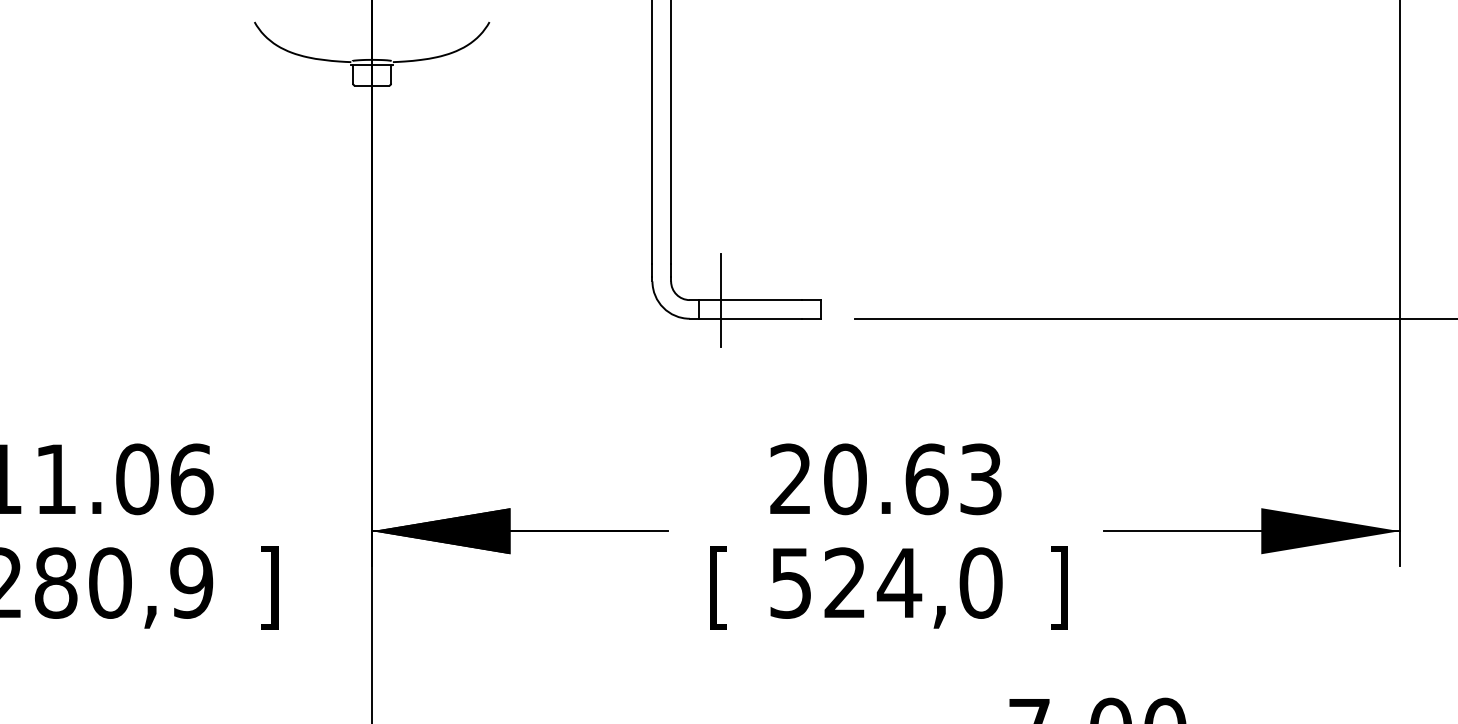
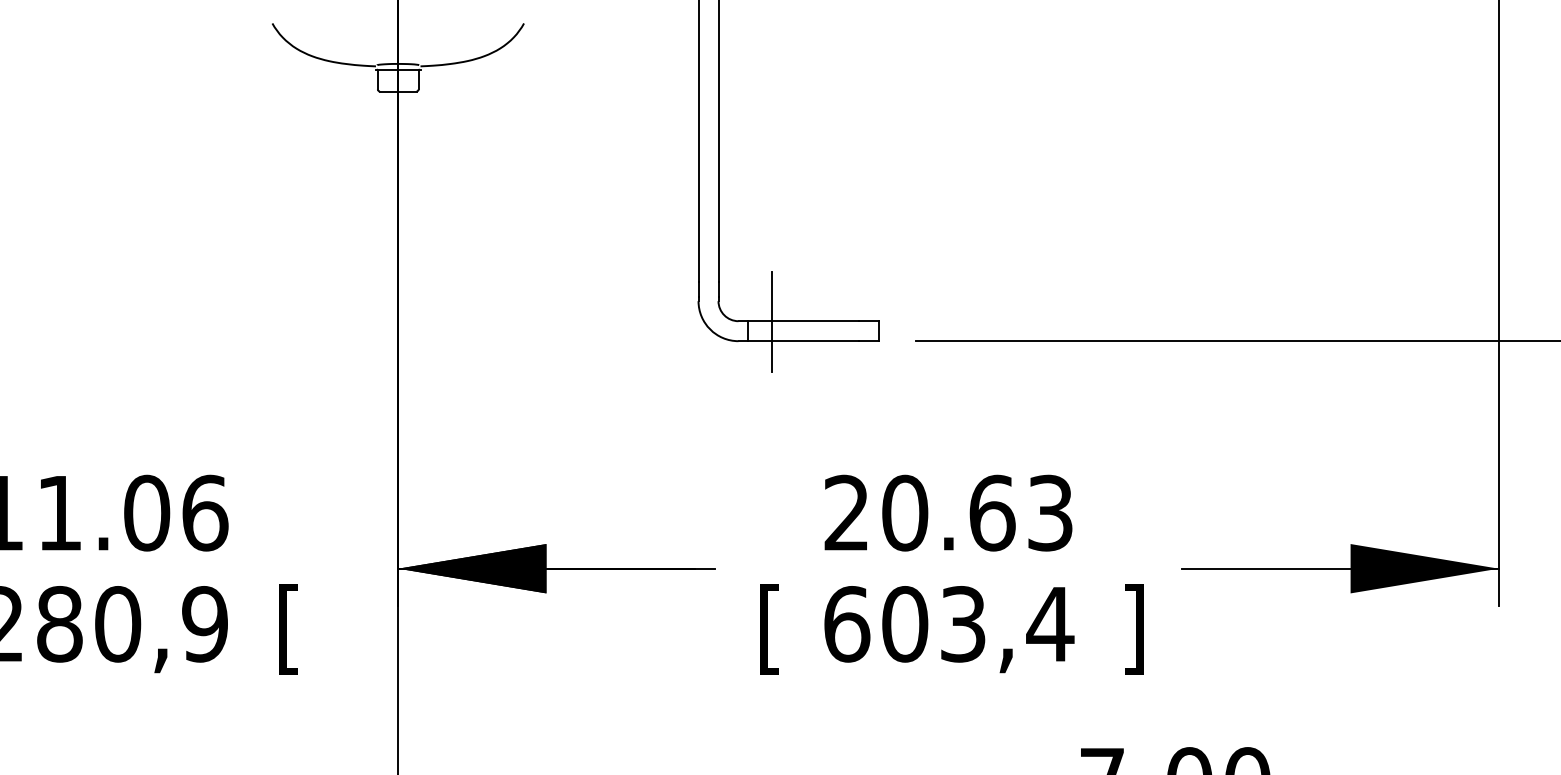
text: (886, 582) -> (949, 623), 524,0 -> 603,4
text: (269, 587) -> (288, 629), ] -> [

